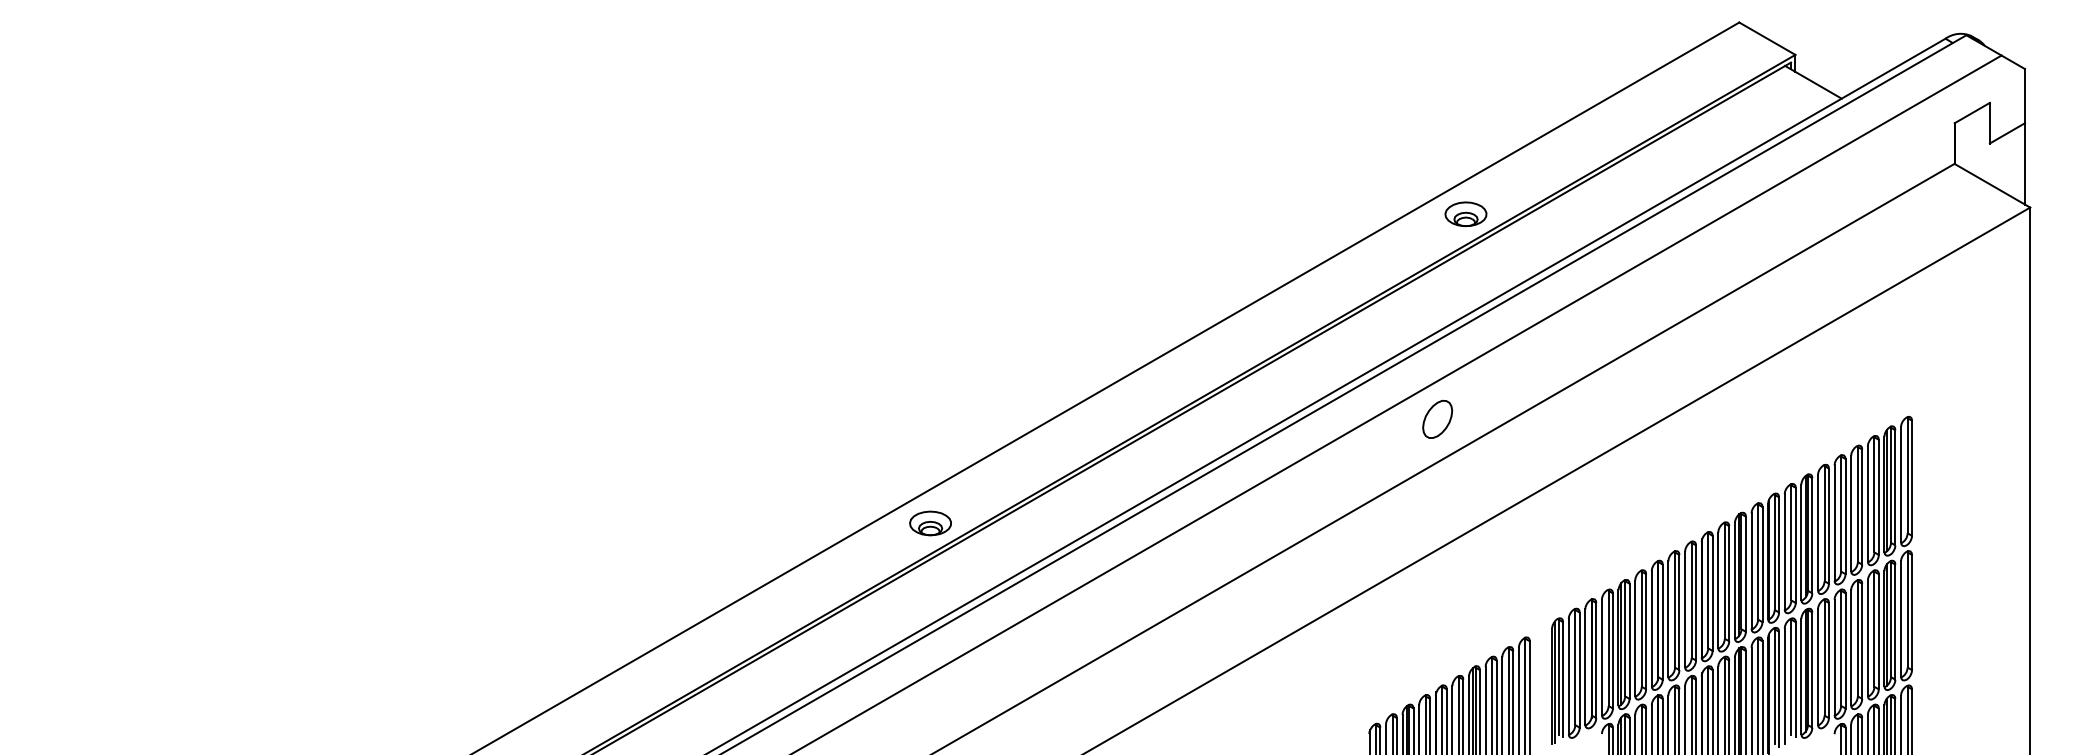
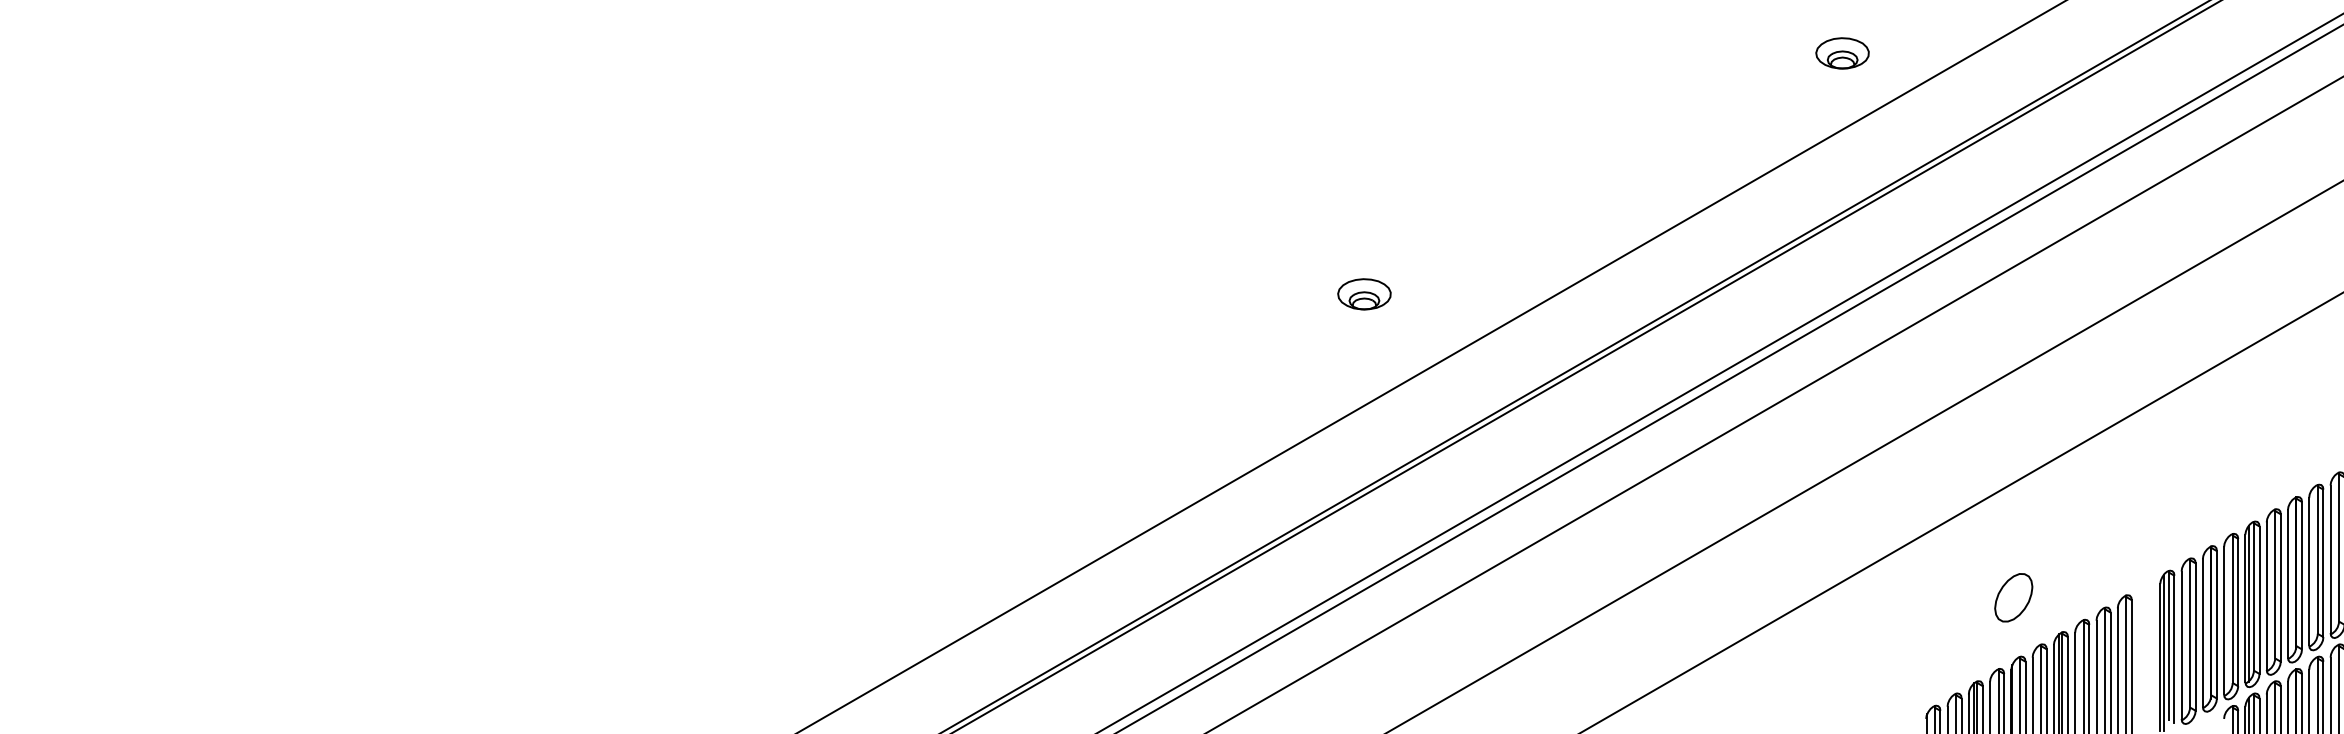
part: (1465, 213) -> (1841, 52), moved
part: (1437, 419) -> (2013, 597), moved
part: (930, 523) -> (1364, 294), moved

